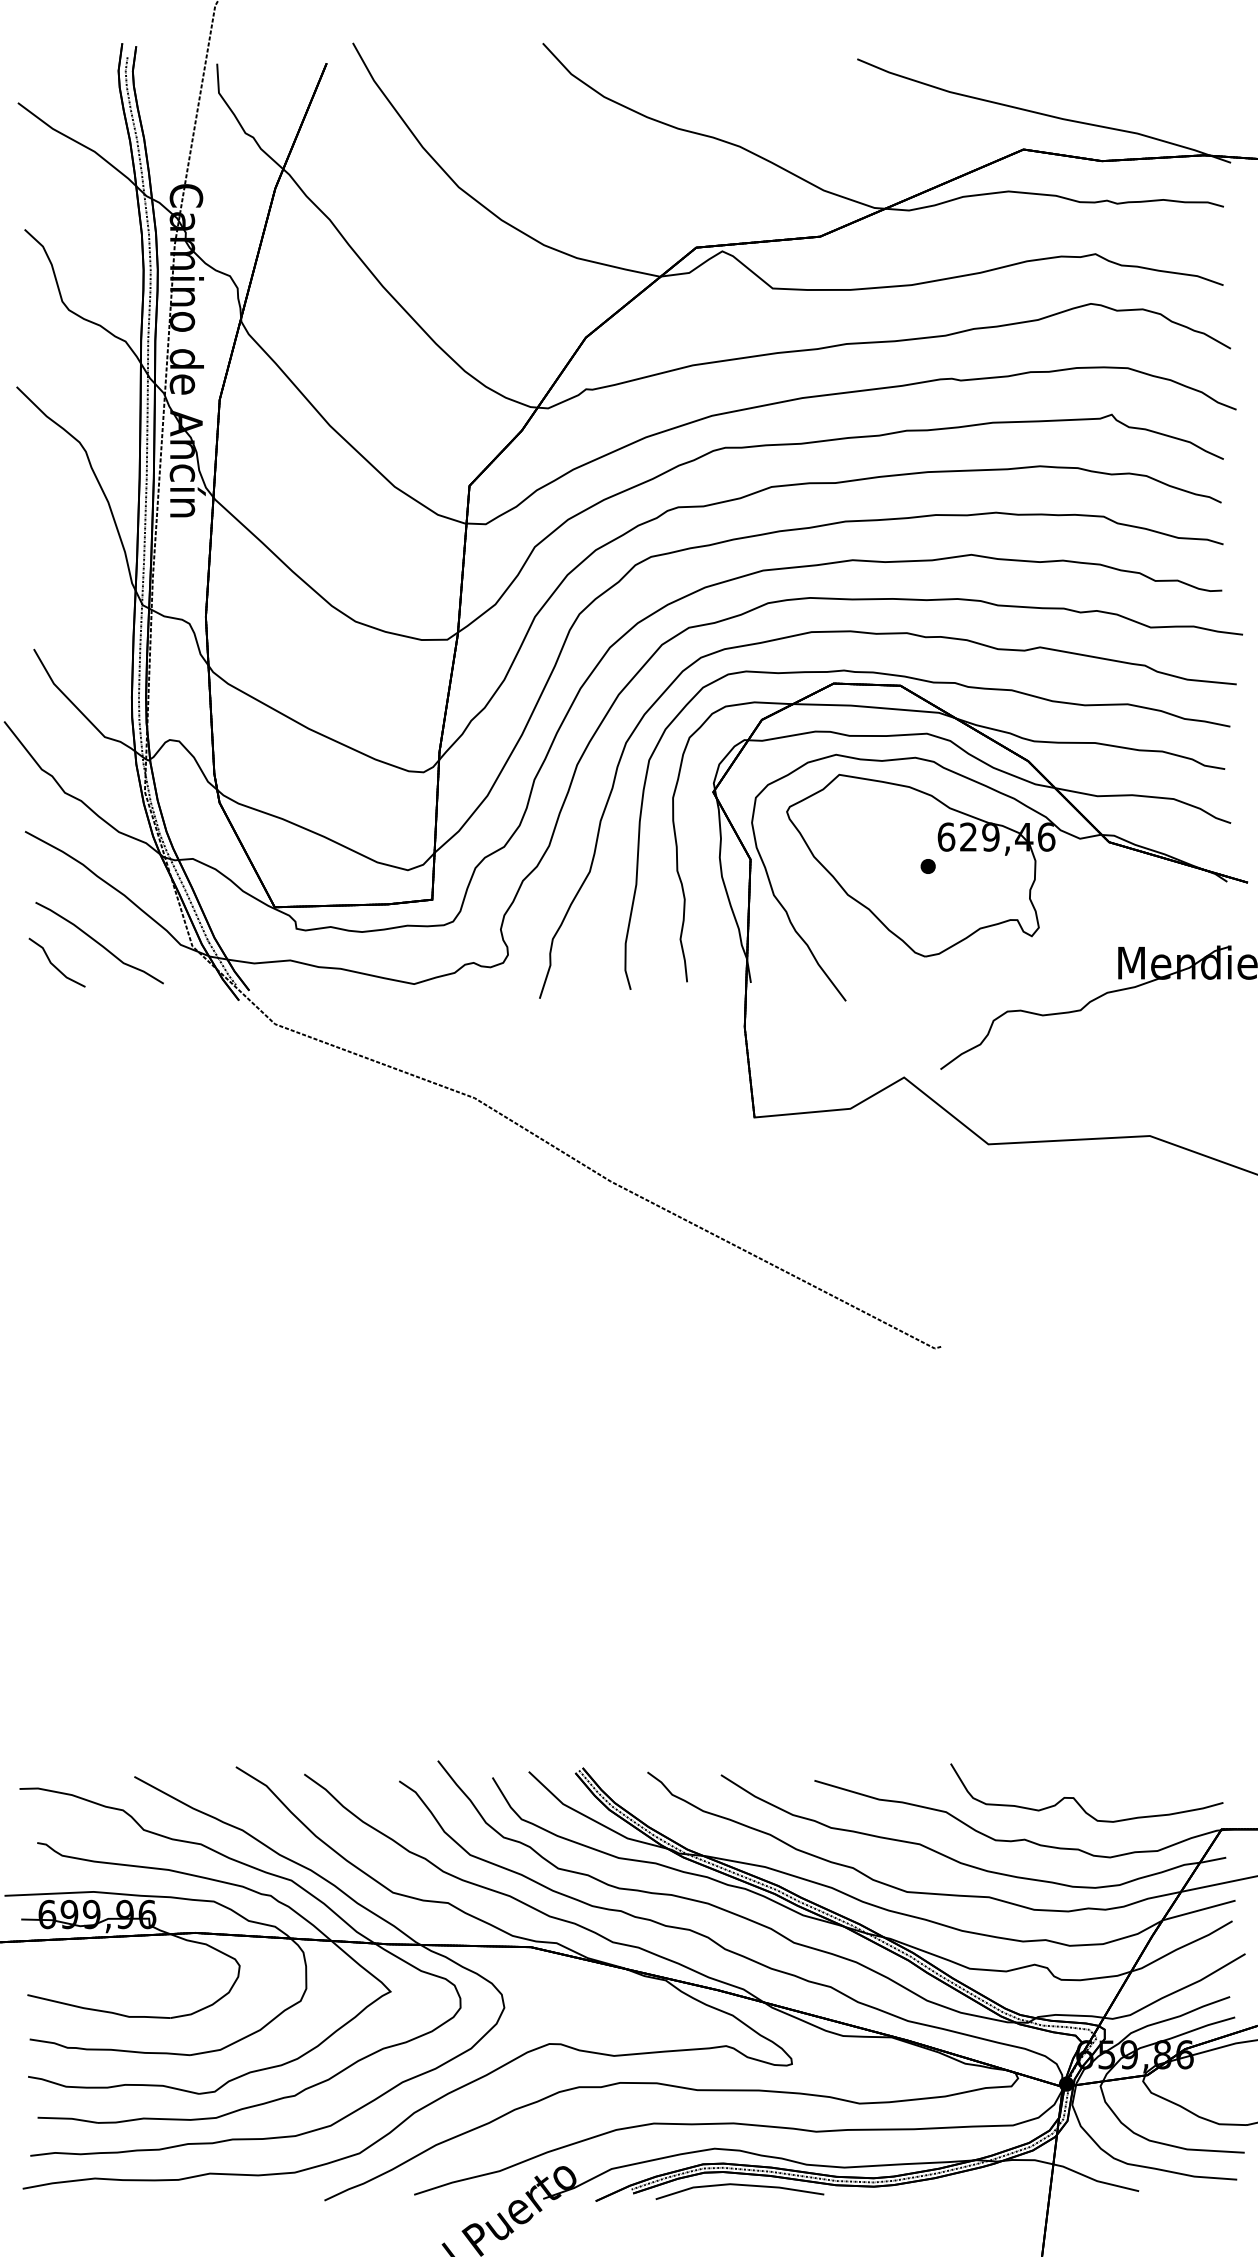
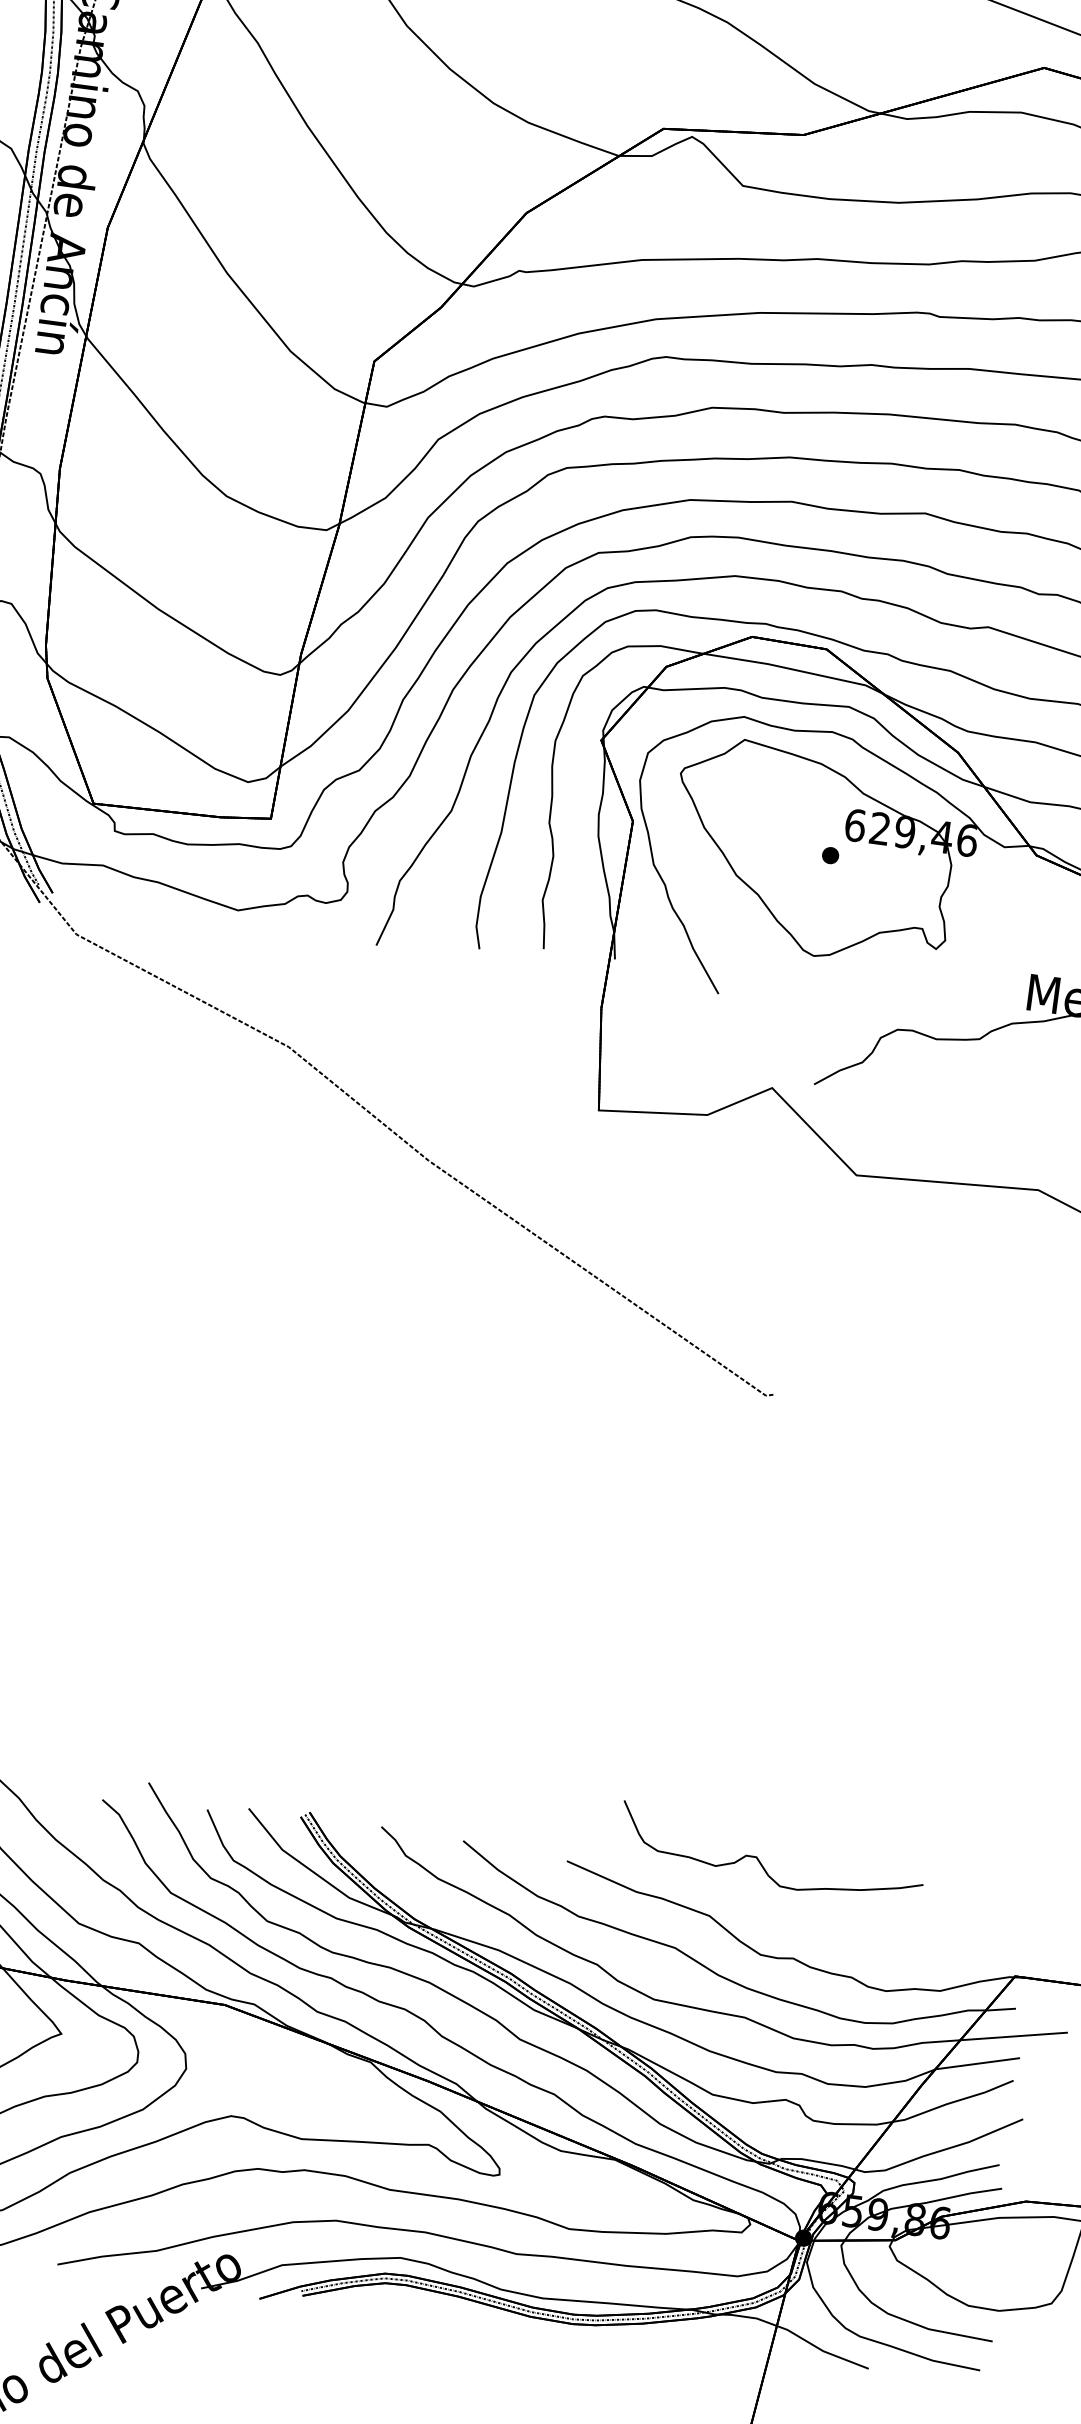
curve: (1076, 1799) -> (759, 1859), moved
line: (739, 2185) -> (422, 2302), removed

